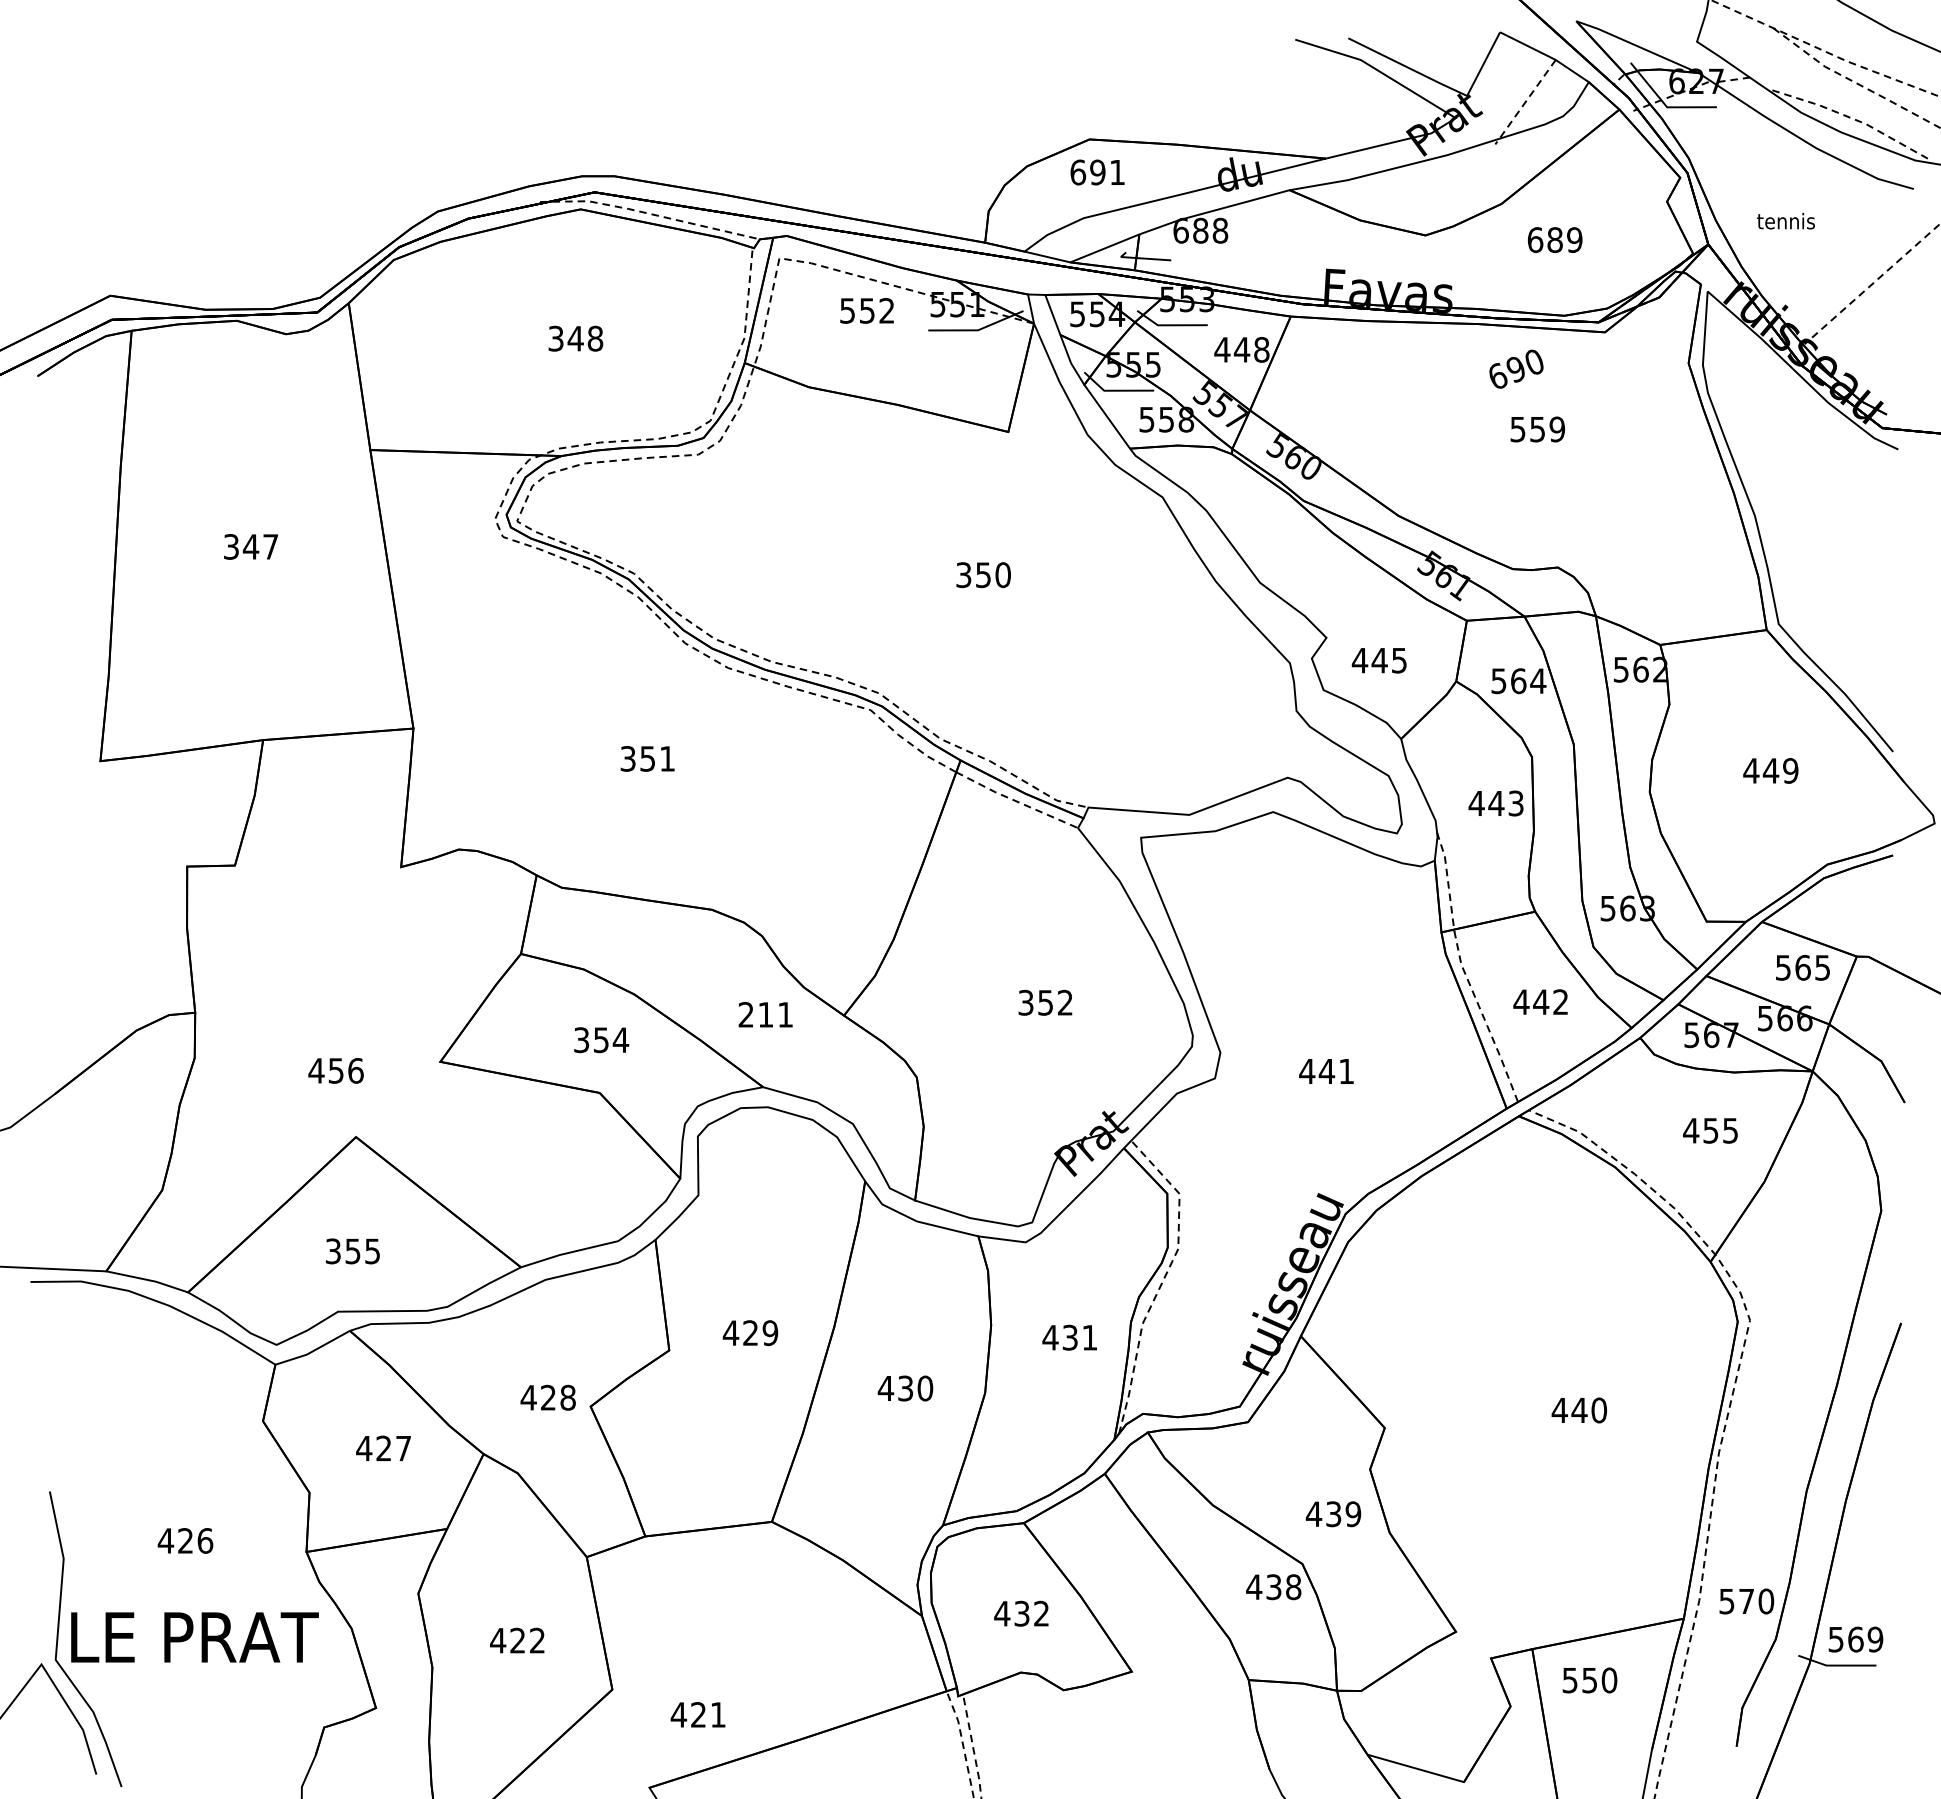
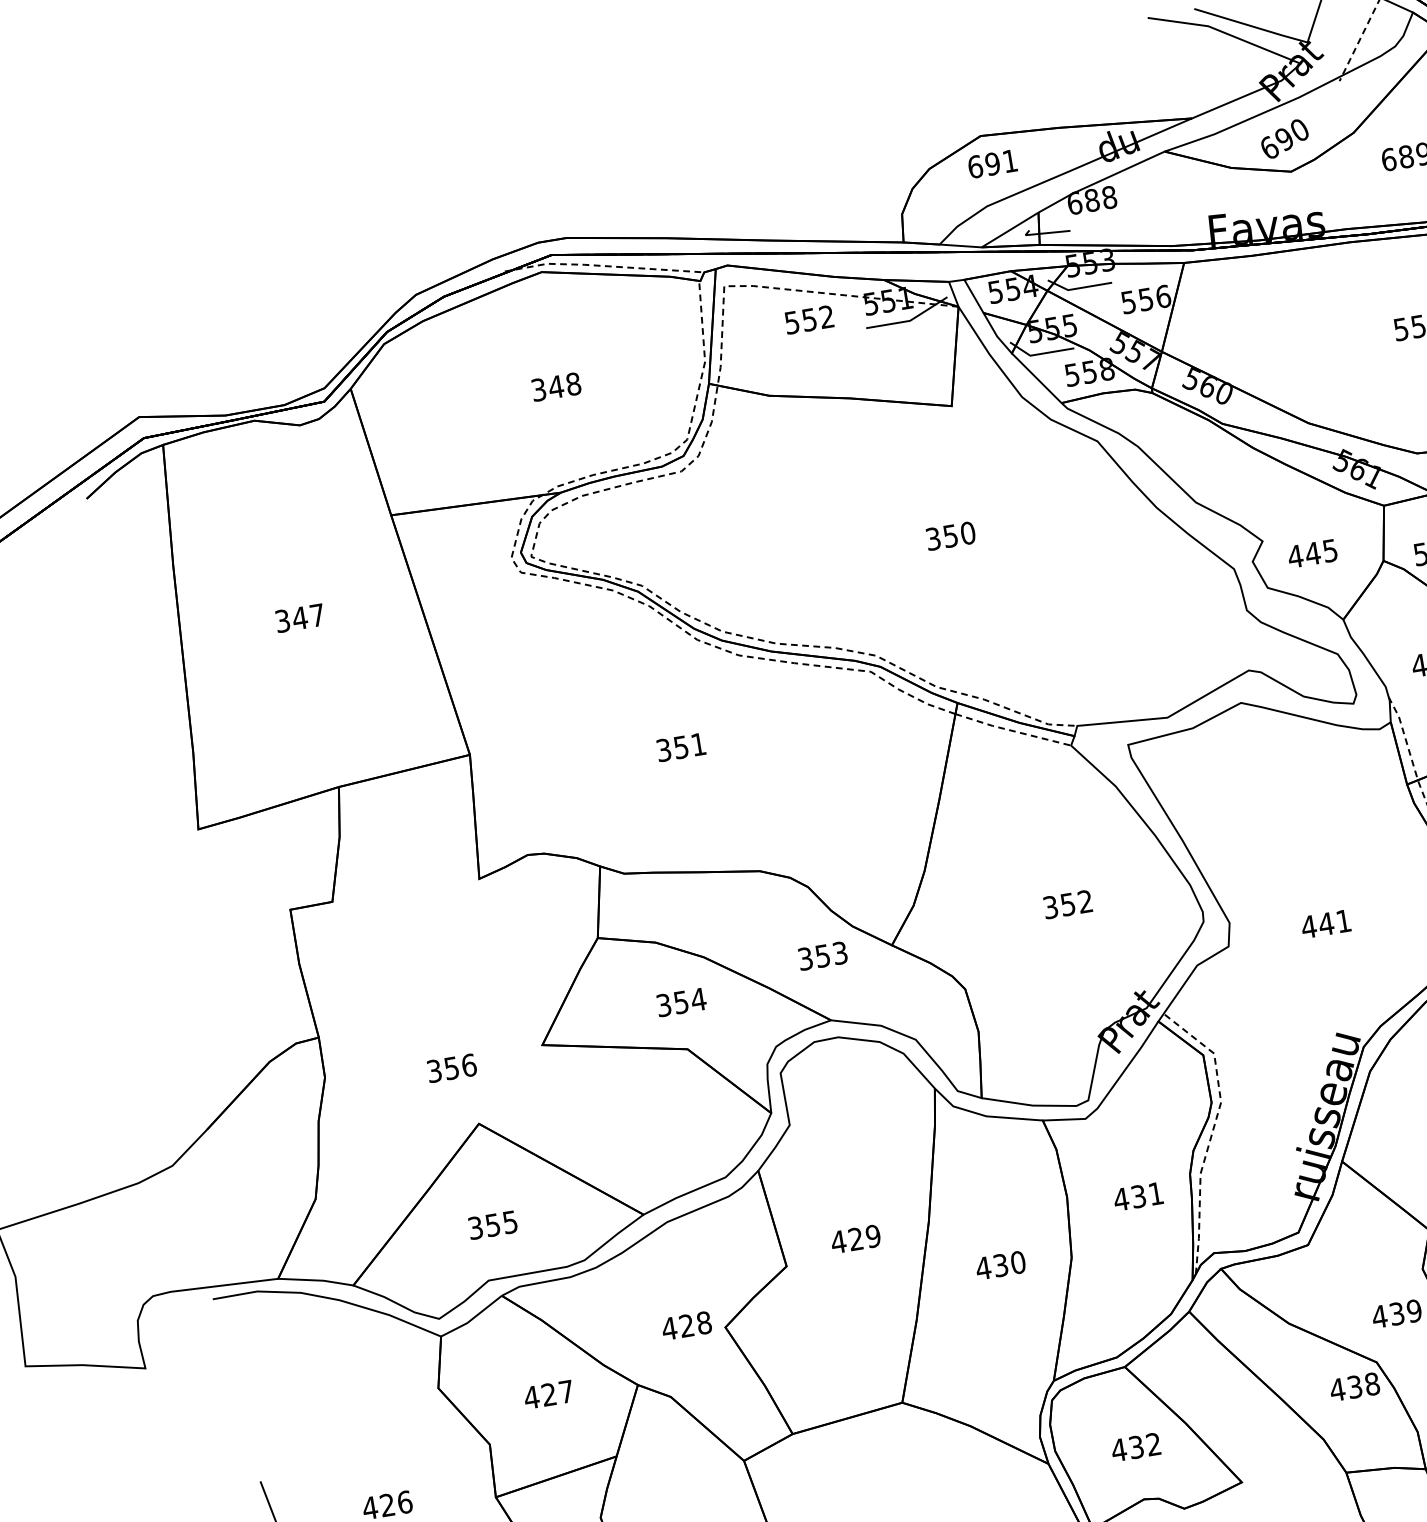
text: (1241, 349) -> (1145, 299), 448 -> 556
text: (1516, 368) -> (1284, 138), moved
text: (765, 1014) -> (822, 955), 211 -> 353
text: (316, 1070) -> (434, 1070), 456 -> 356

